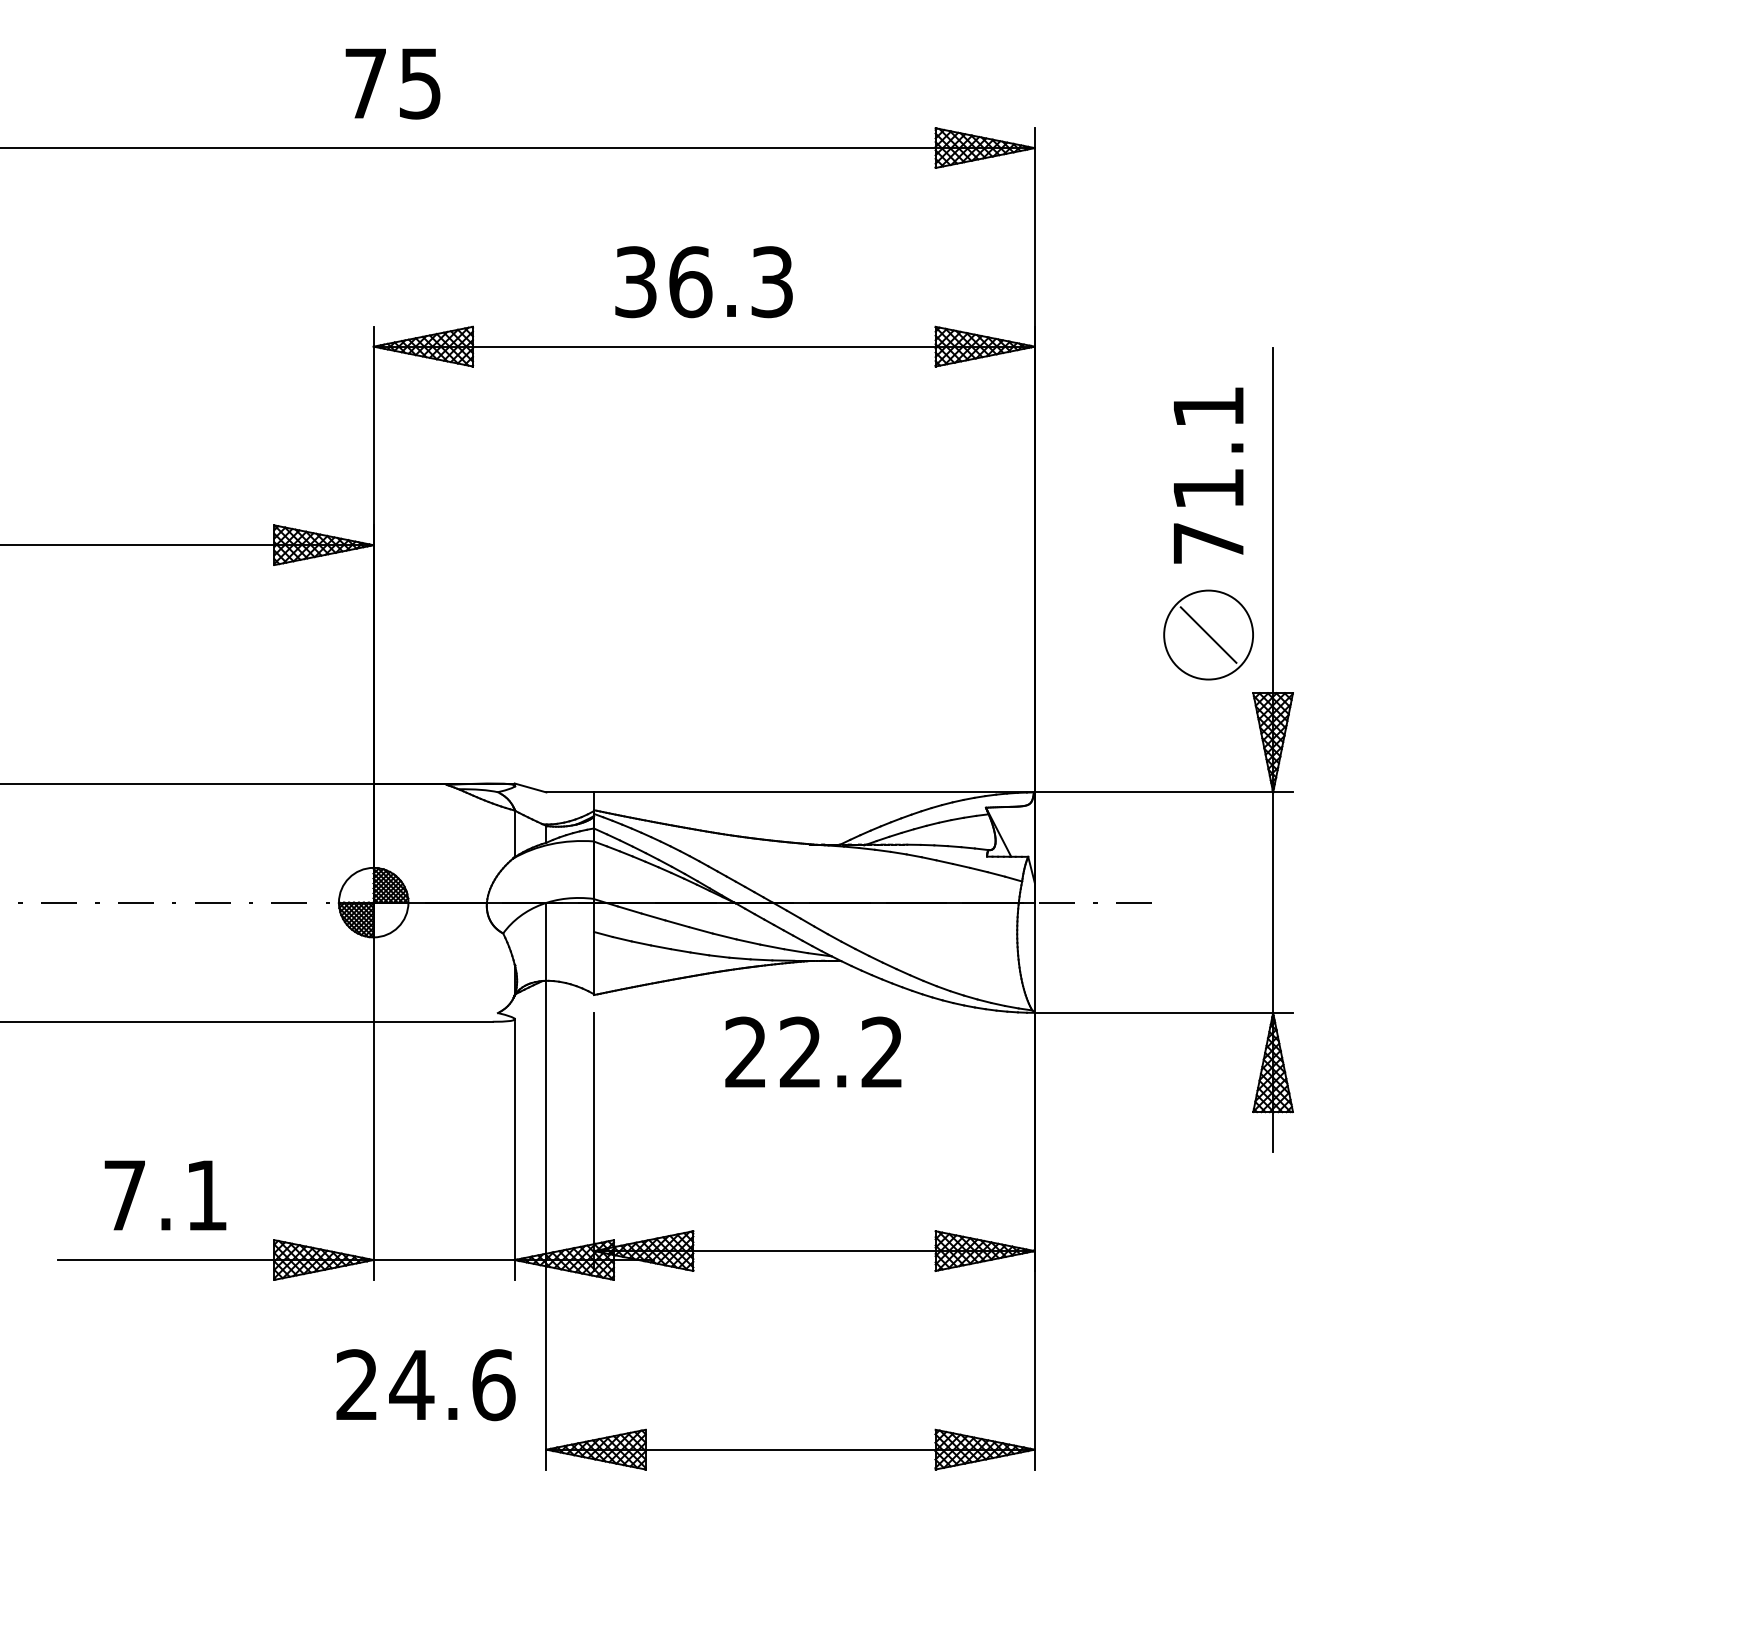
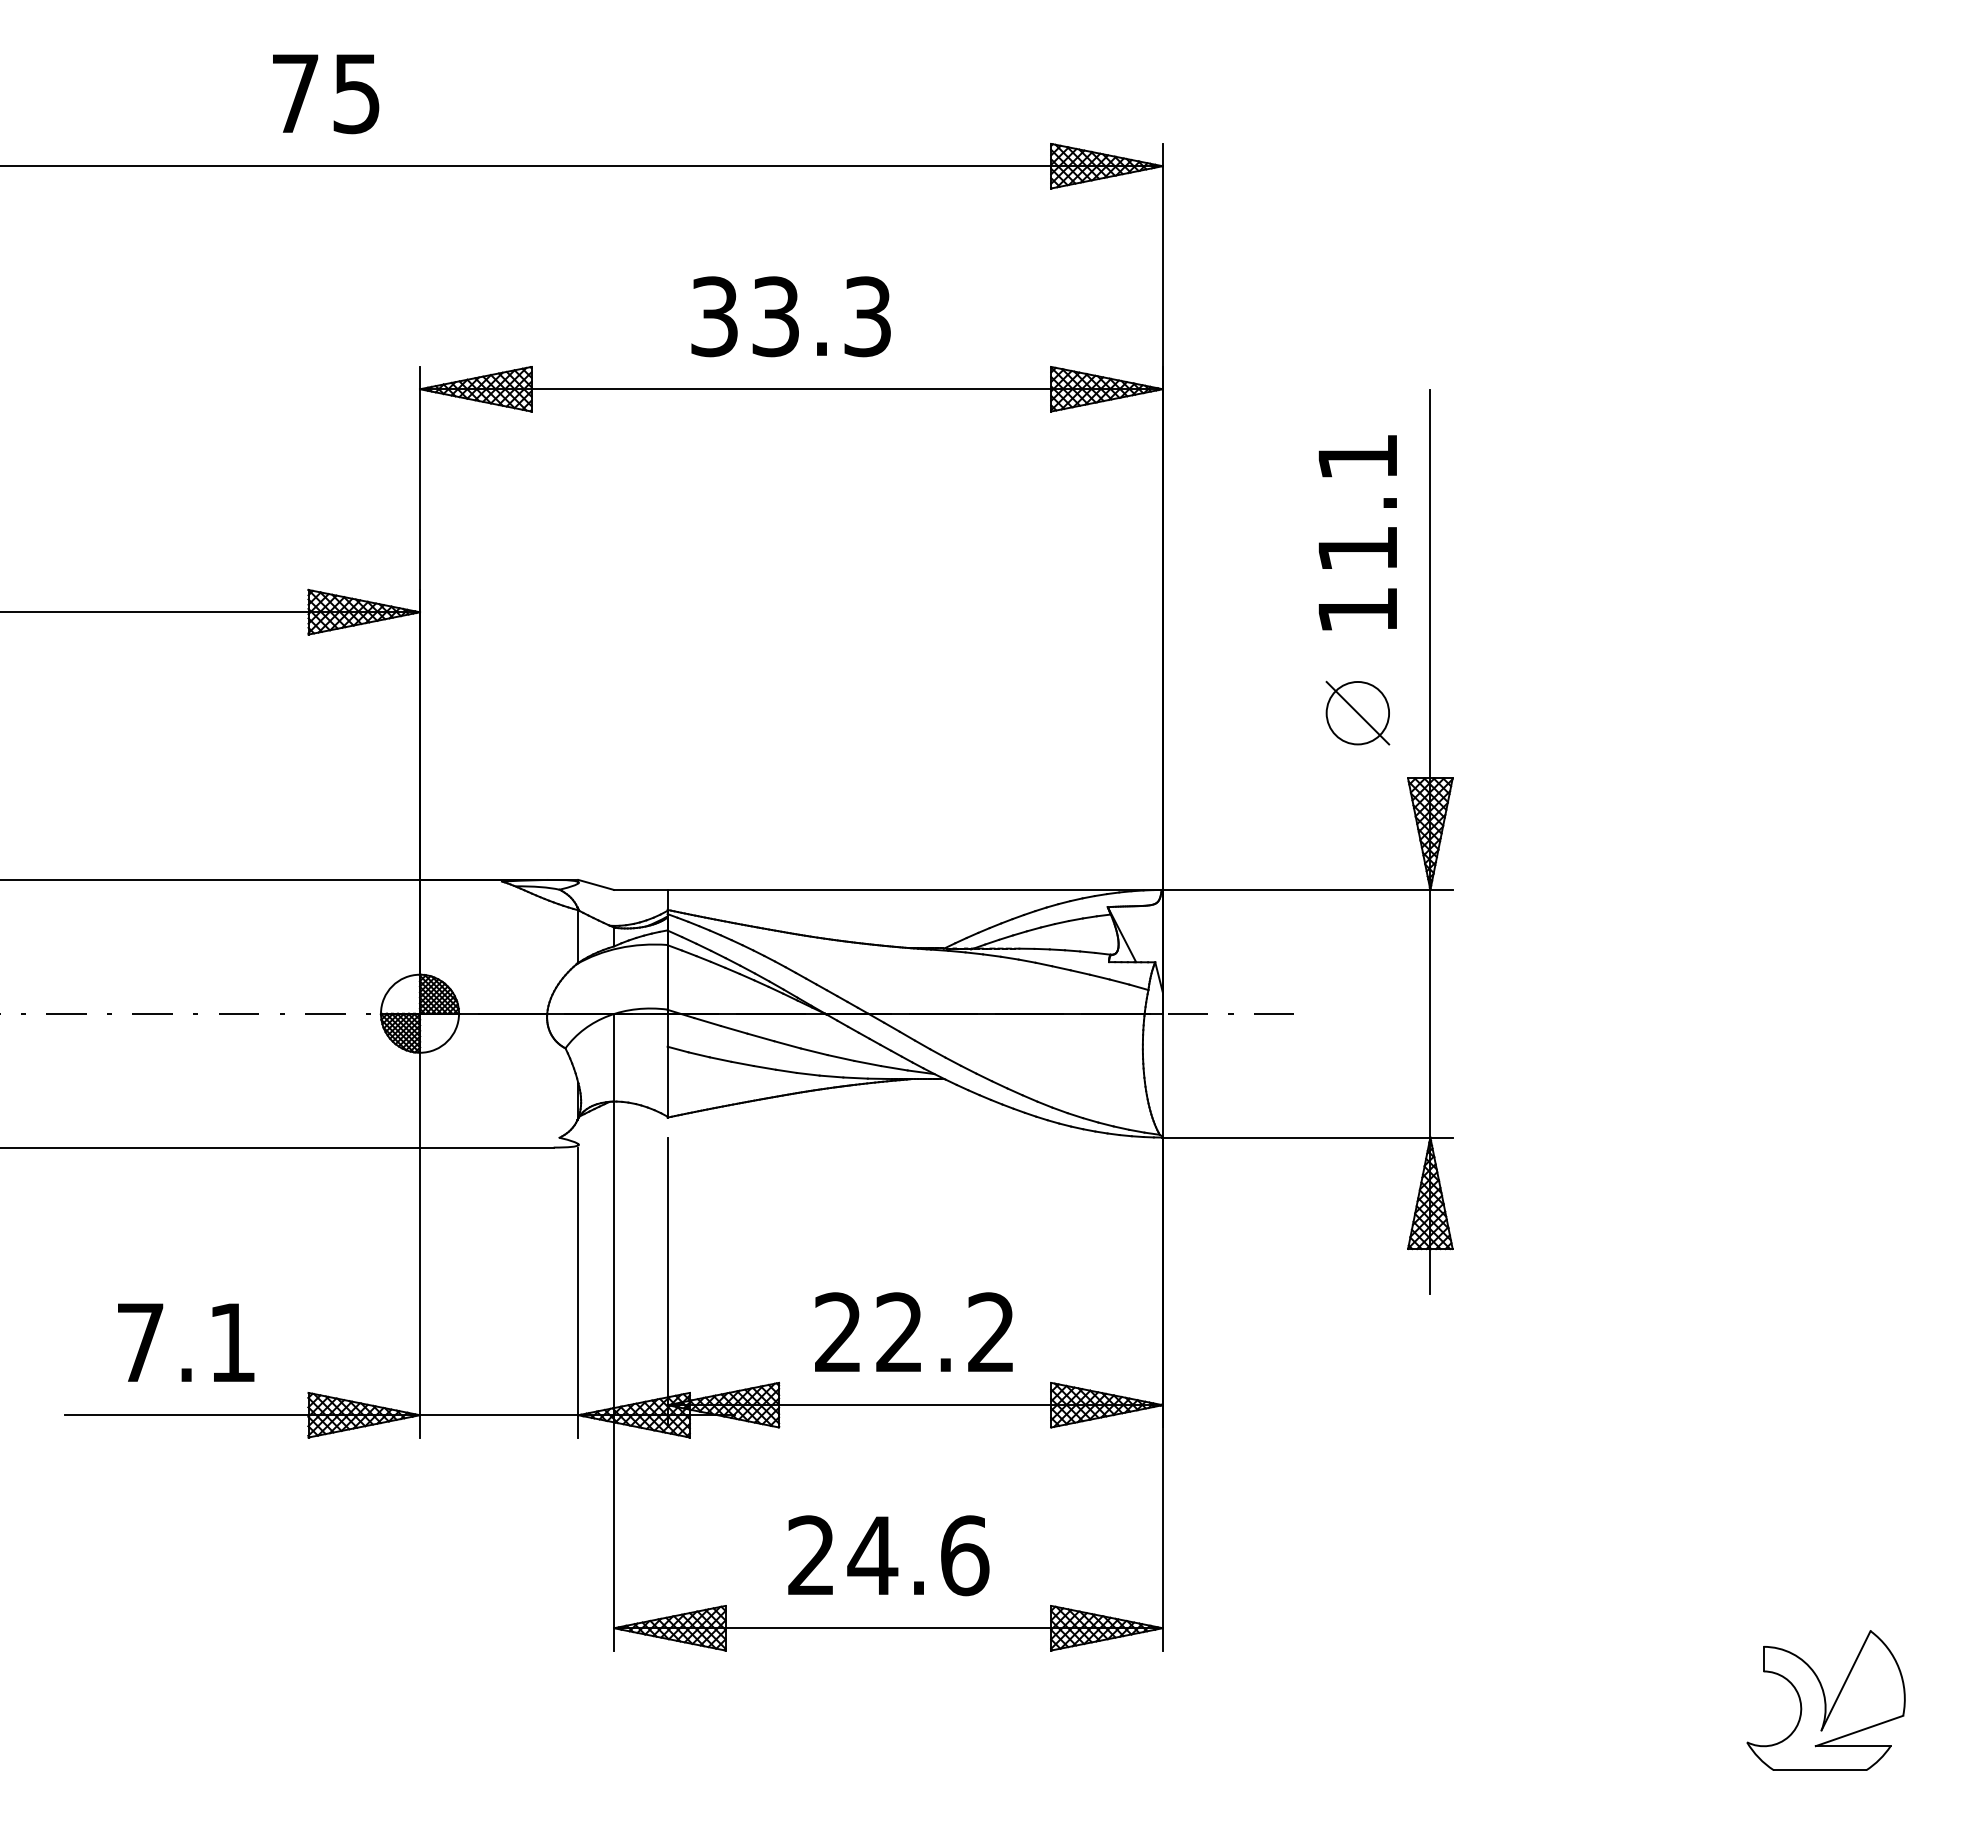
text: (392, 83) -> (325, 93), moved
text: (690, 282) -> (775, 317), 36.3 -> 33.3
text: (1208, 543) -> (1357, 610), 71.1 -> 11.1
circle: (1208, 634) -> (1357, 712), size x0.62
text: (813, 1051) -> (914, 1331), moved
text: (425, 1385) -> (888, 1556), moved
part: (1625, 1513) -> (1826, 1699), added

